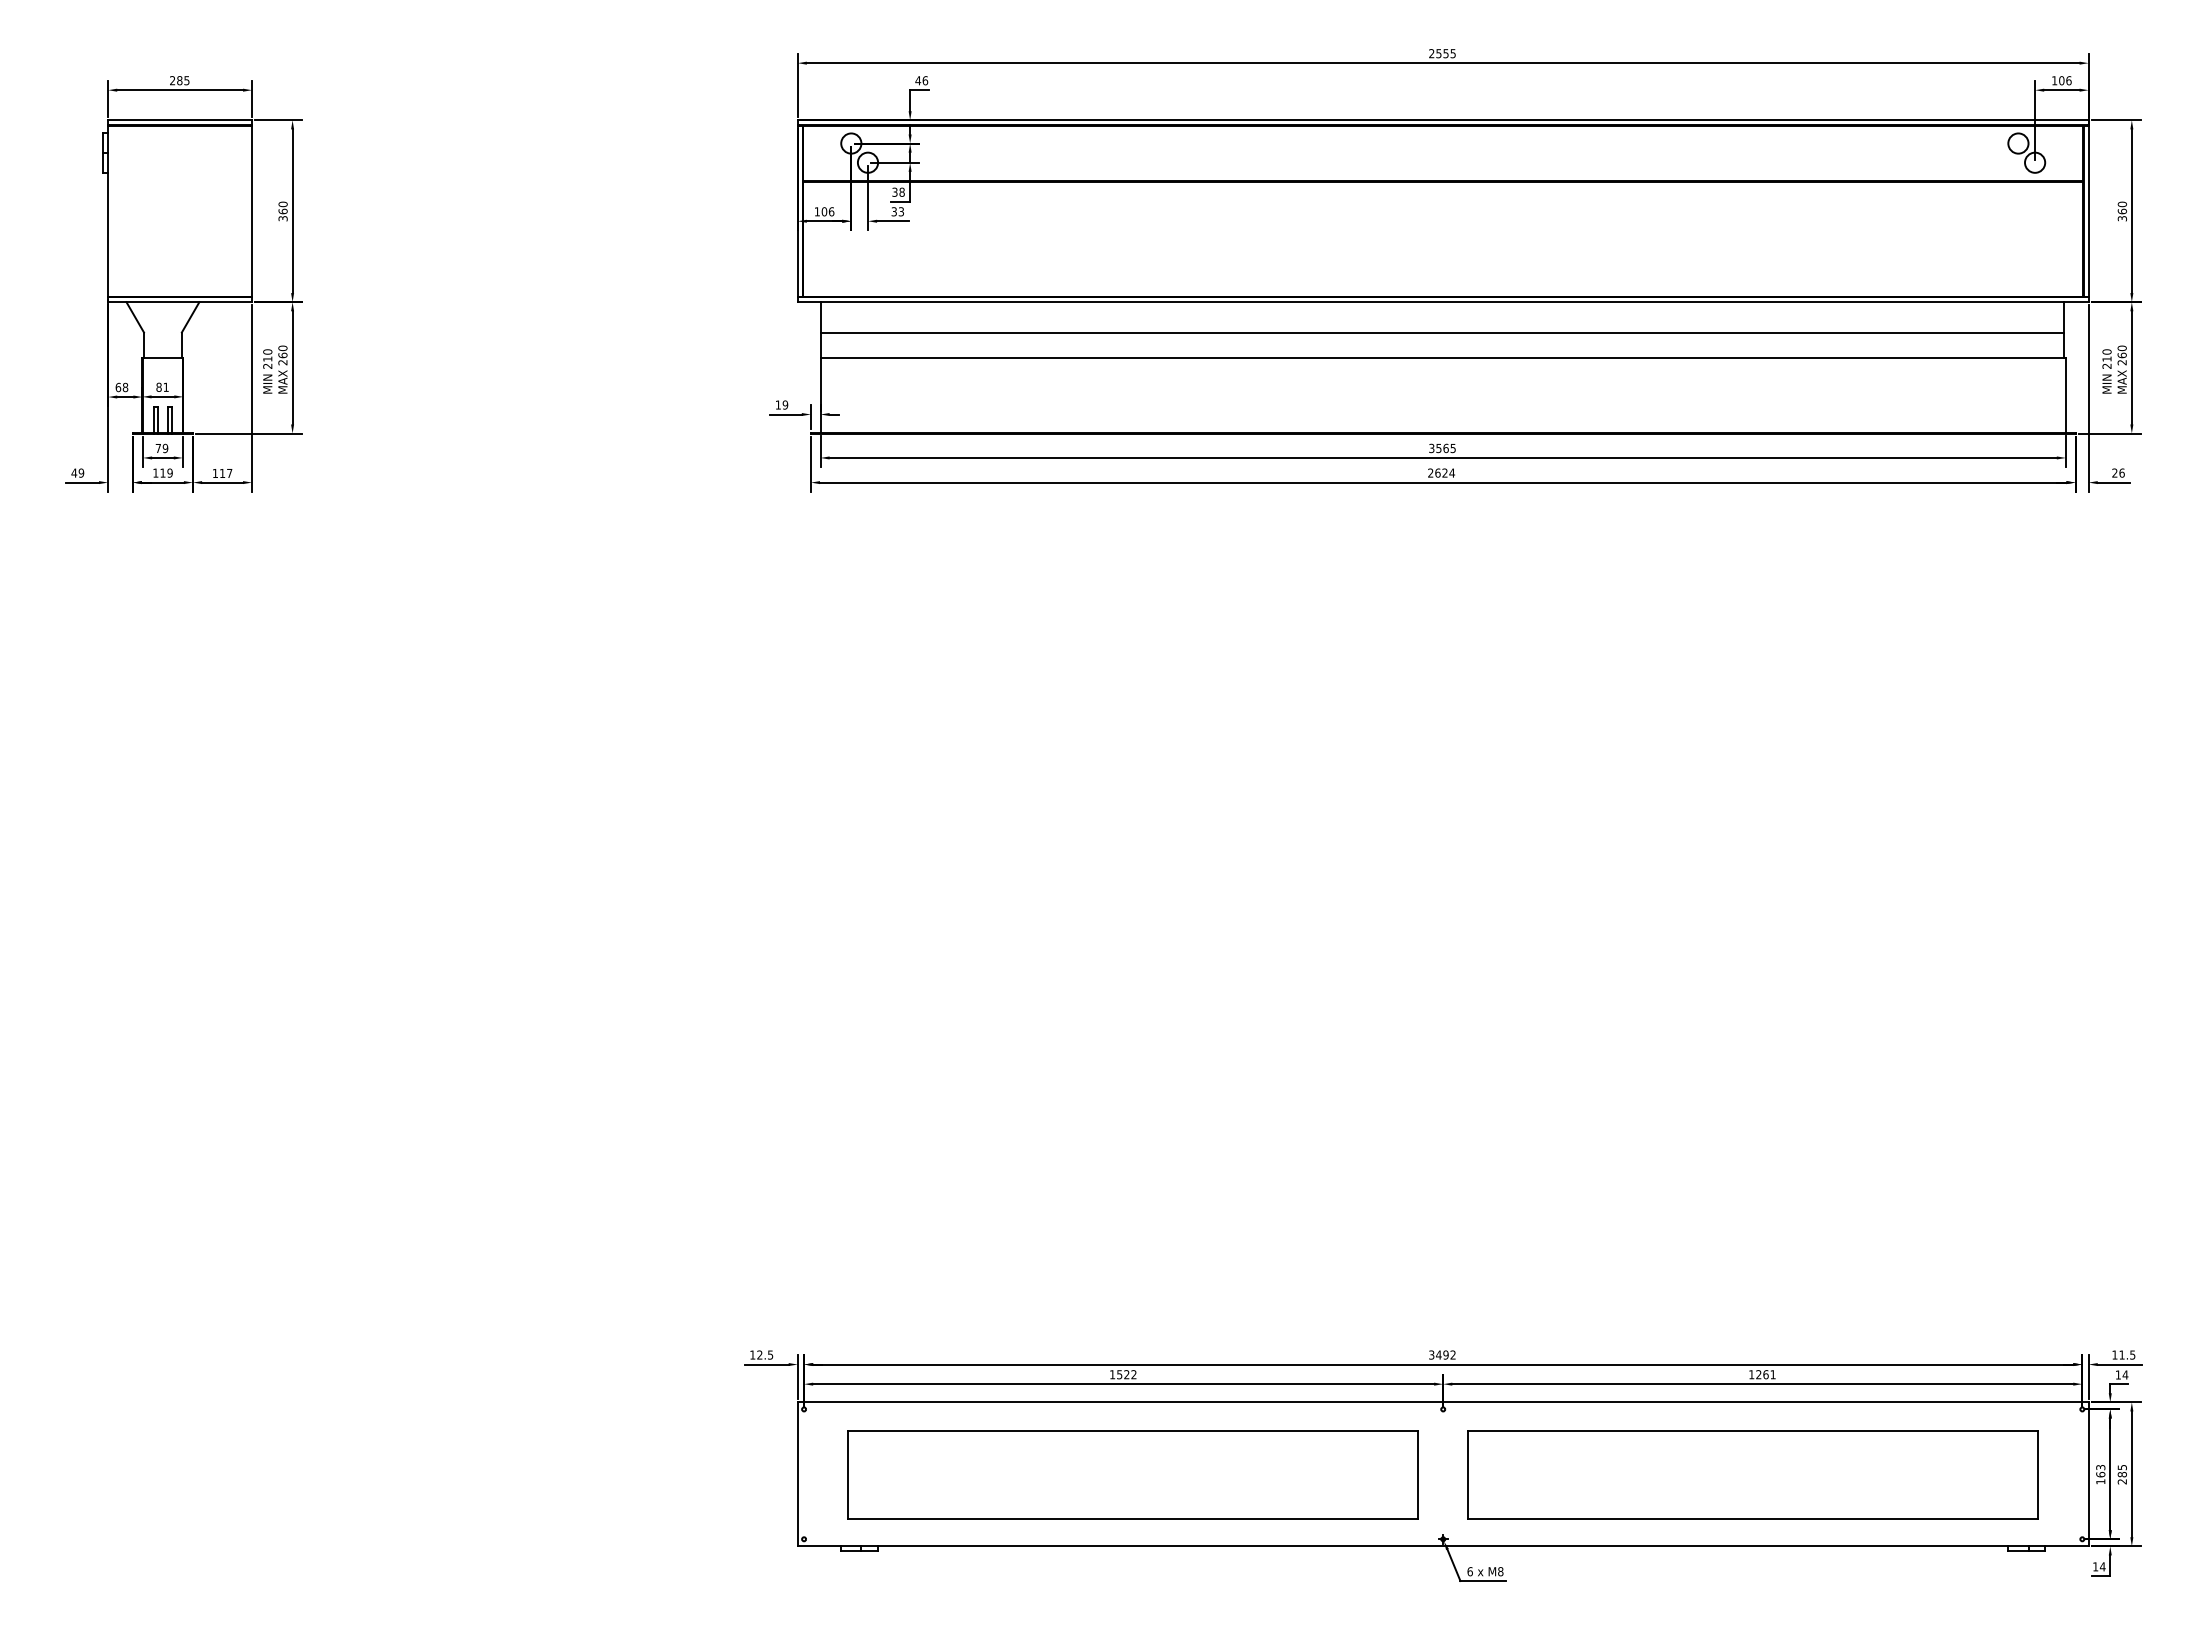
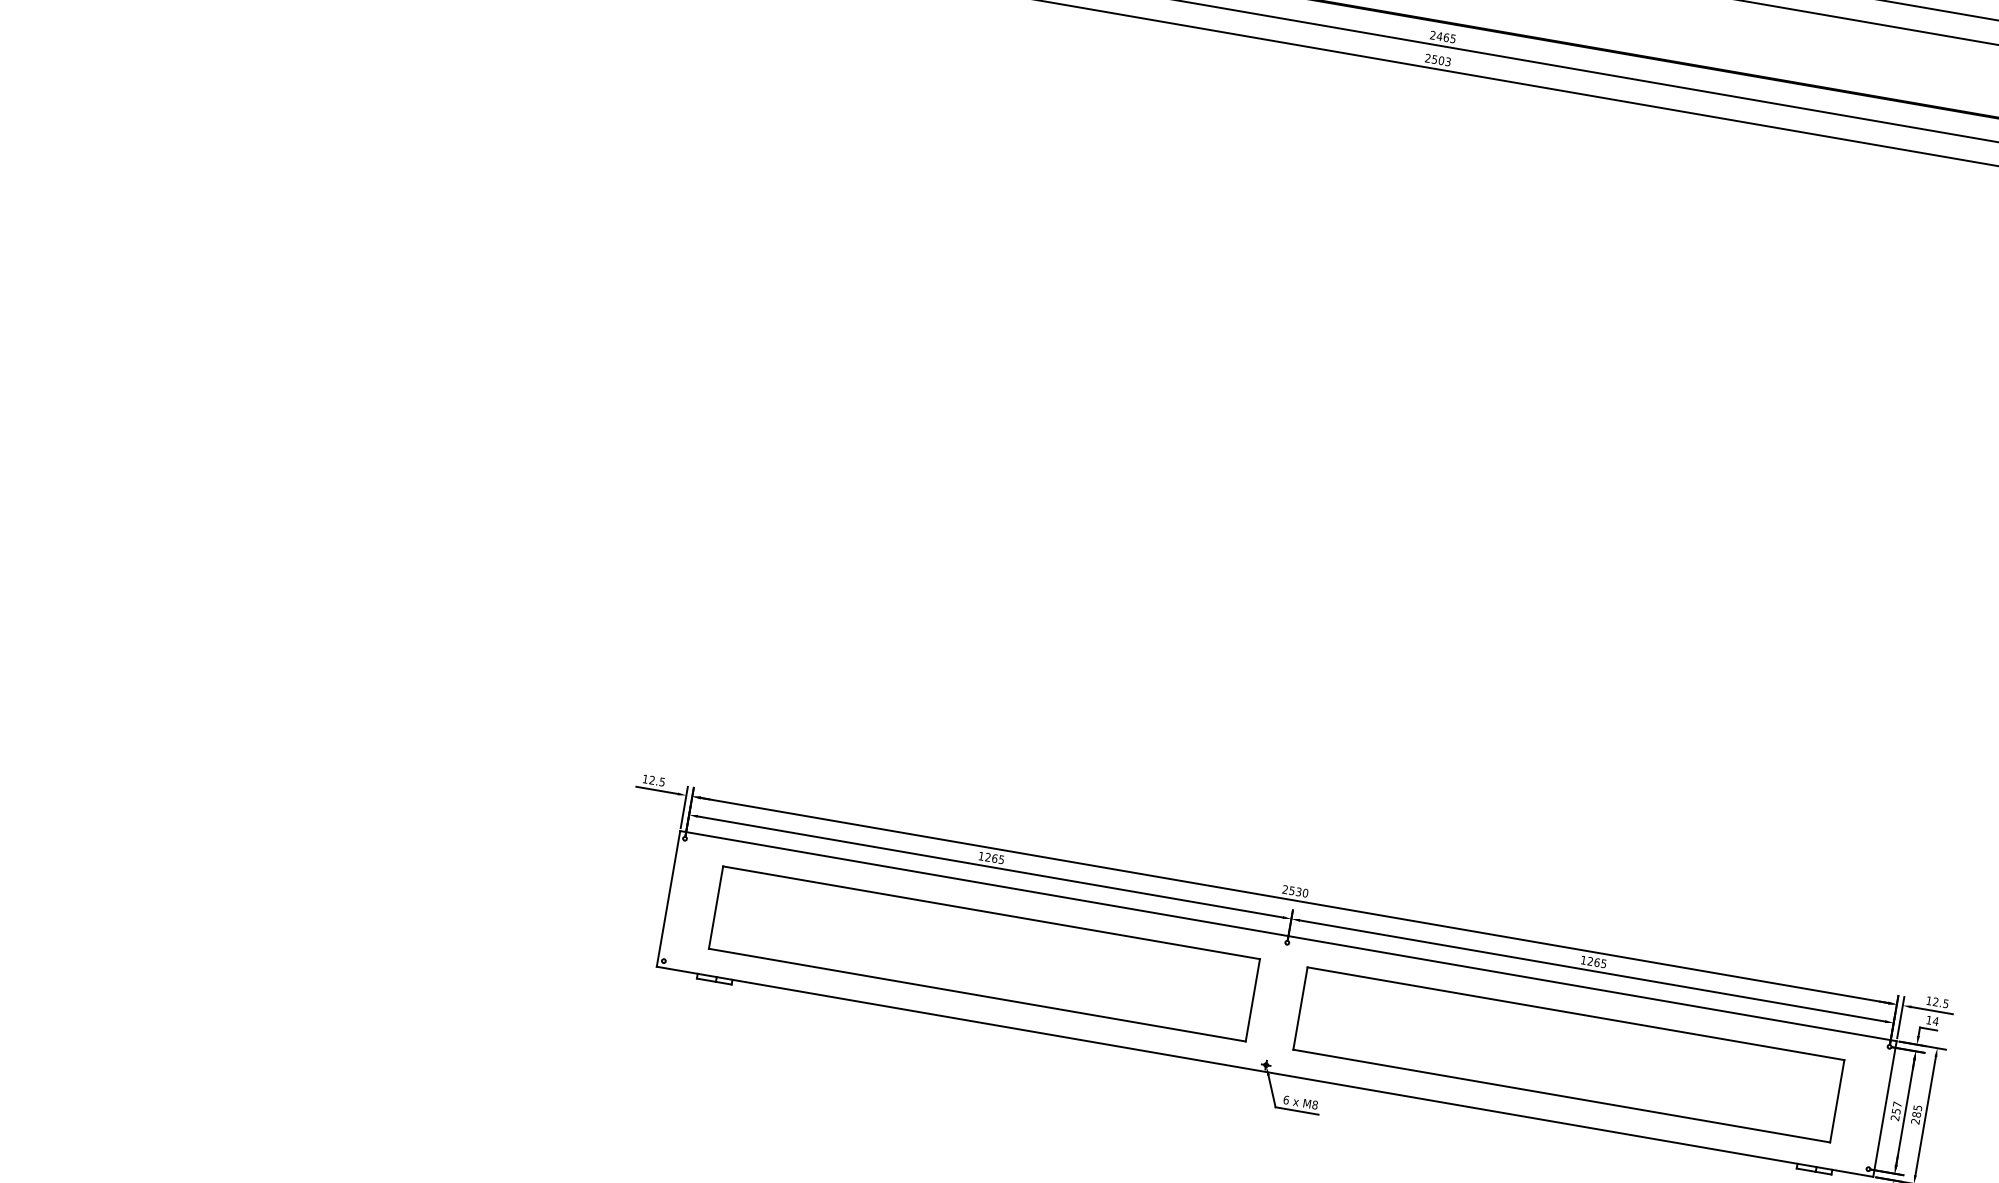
text: (1435, 448) -> (1436, 36), 3565 -> 2465
text: (1445, 472) -> (1441, 60), 2624 -> 2503
text: (1442, 1354) -> (1295, 890), 3492 -> 2530
text: (2121, 1354) -> (1935, 1001), 11.5 -> 12.5
text: (1126, 1374) -> (994, 858), 1522 -> 1265
text: (1772, 1374) -> (1603, 963), 1261 -> 1265
text: (2100, 1474) -> (1896, 1111), 163 -> 257

